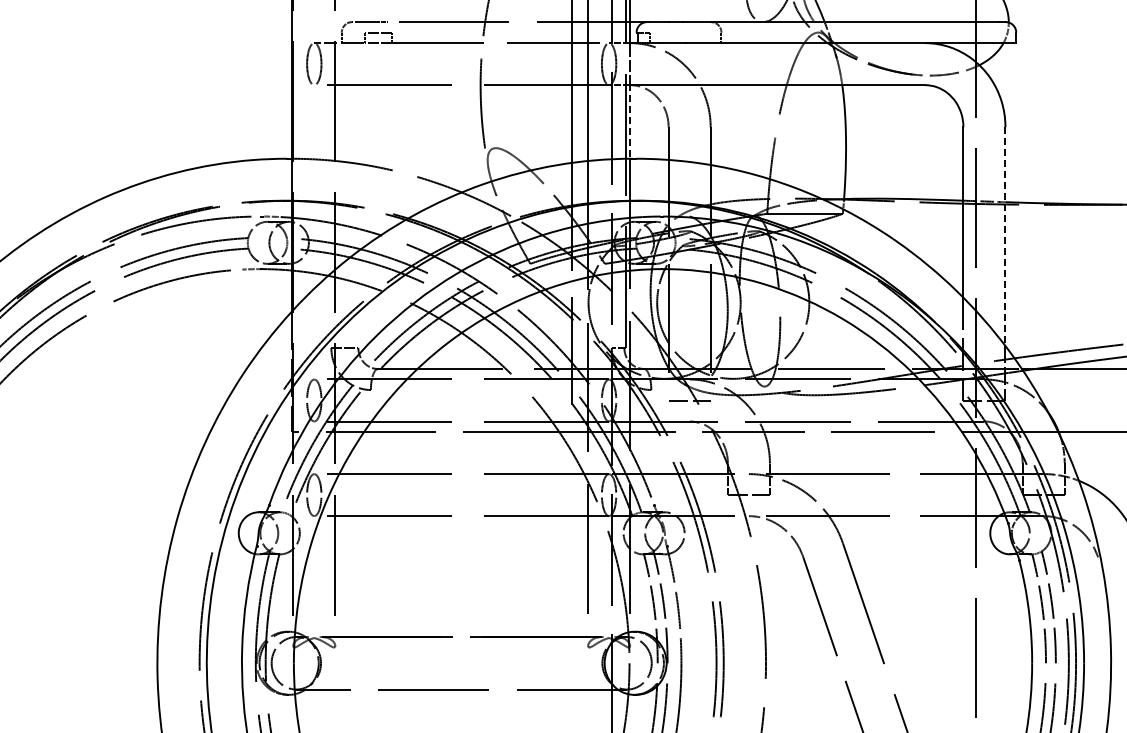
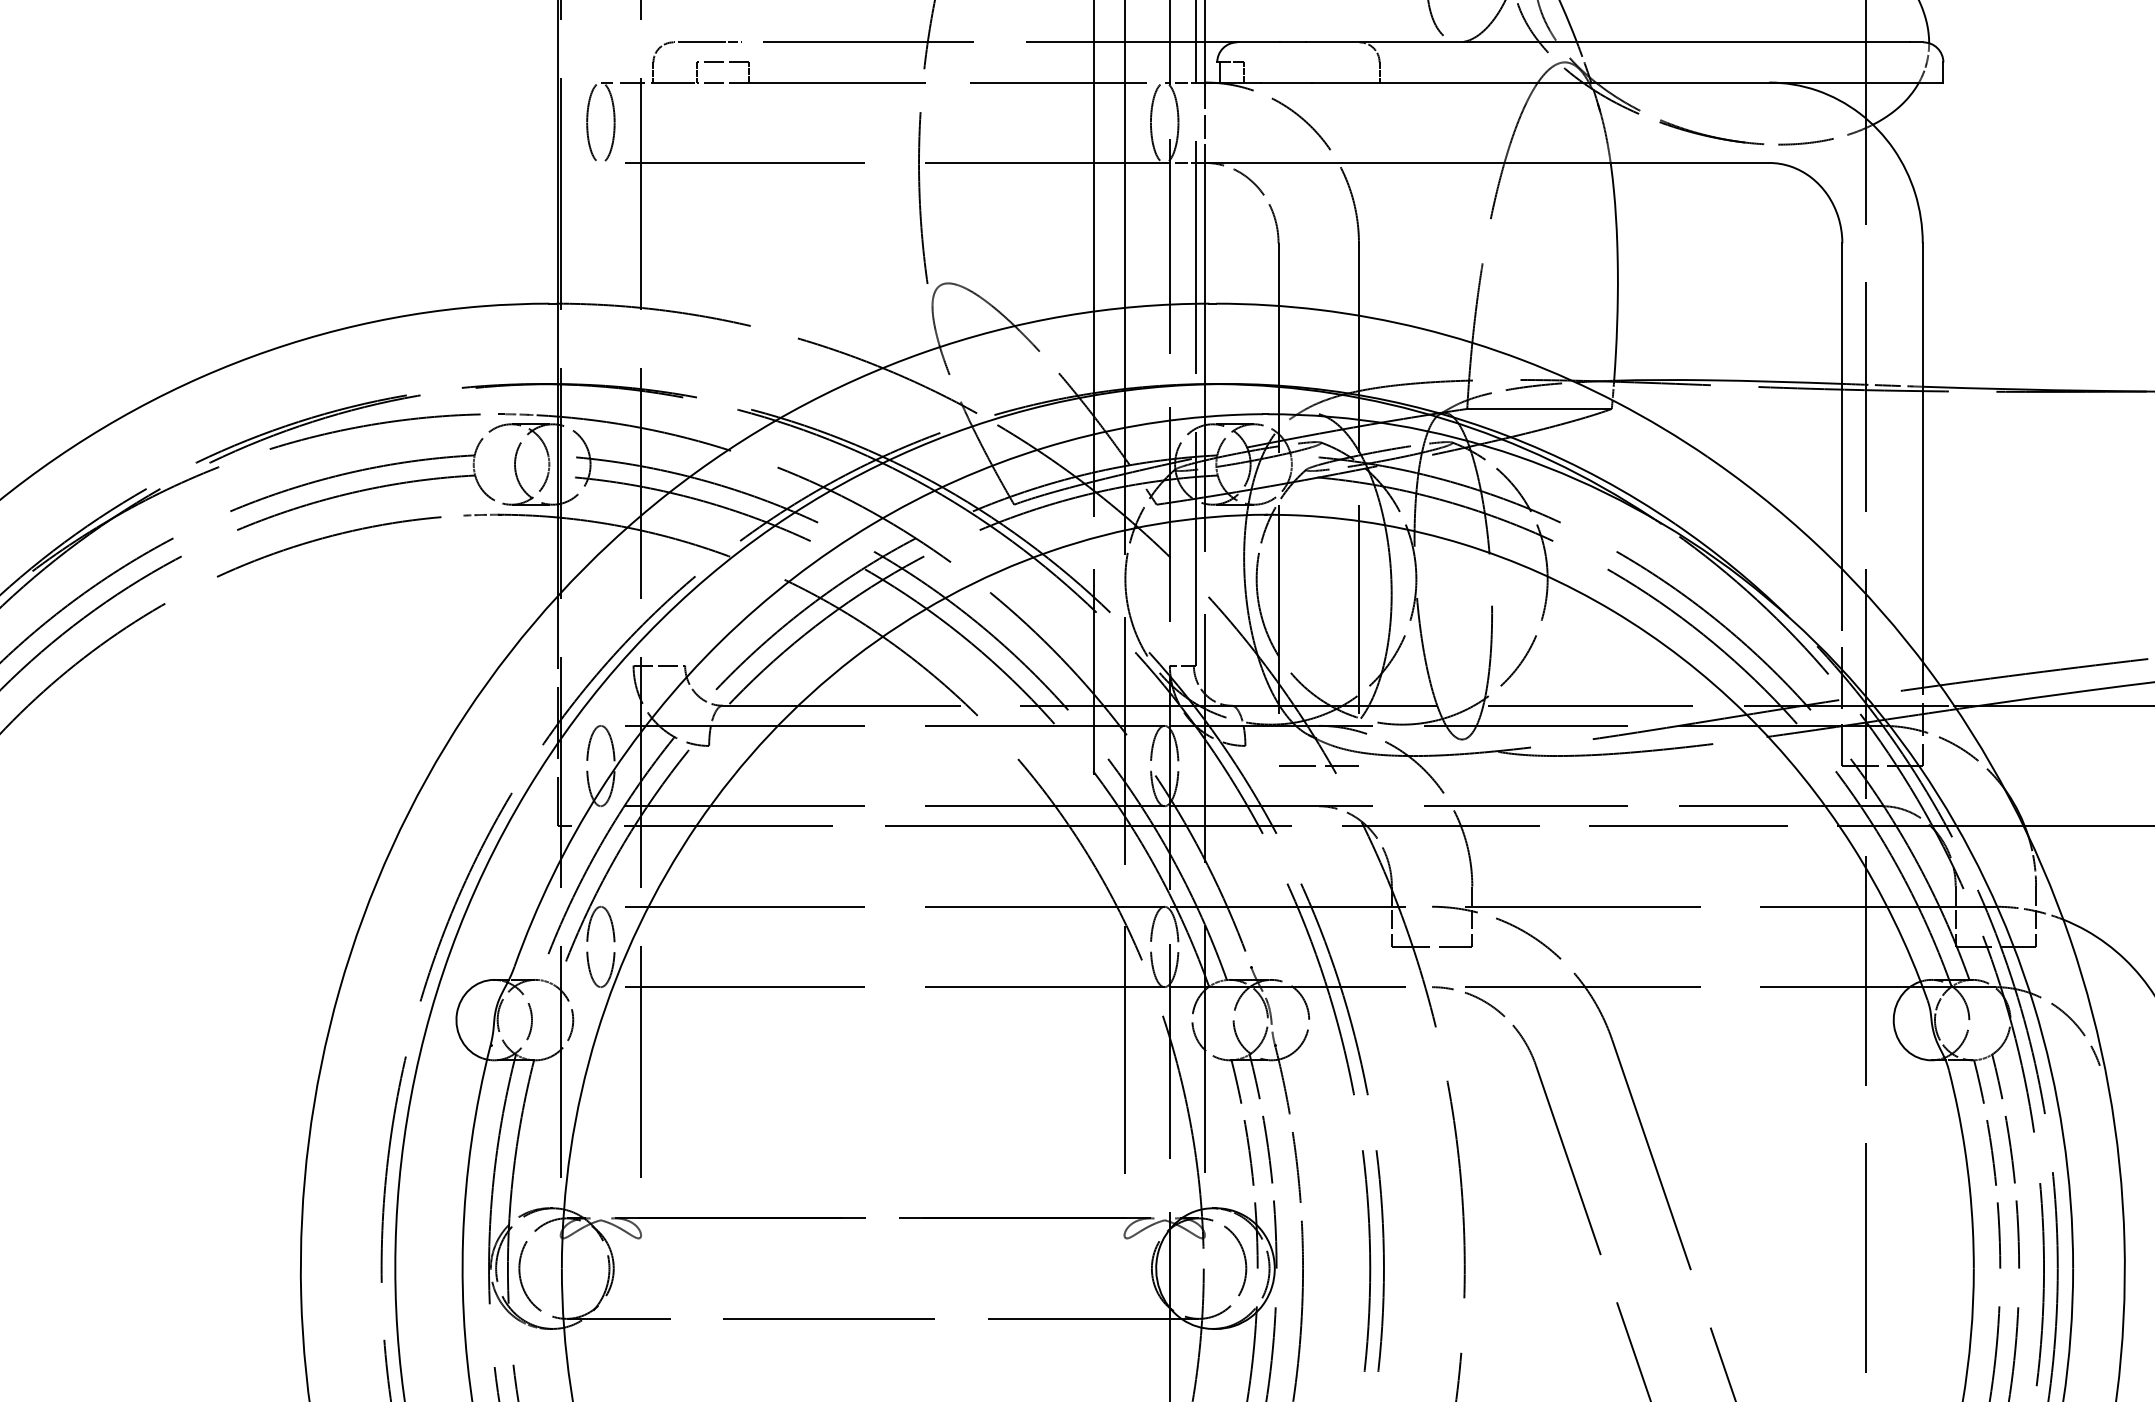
line: (630, 121) -> (1205, 232), dashed -> solid
line: (1005, 237) -> (1922, 454), dashed -> solid

